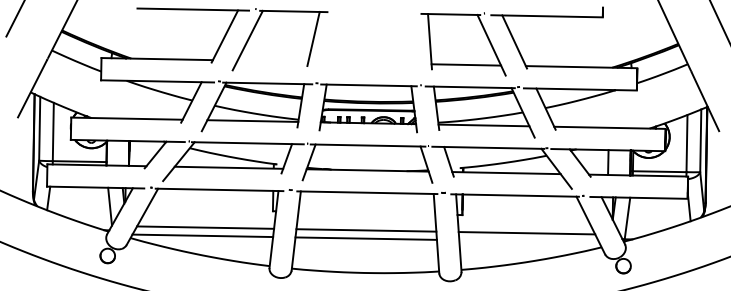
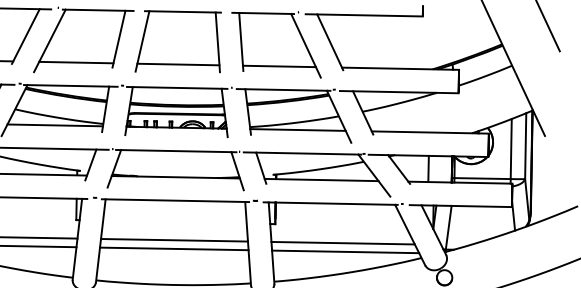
part: (369, 41) -> (177, 41), added
line: (272, 60) -> (75, 61), added
line: (529, 241) -> (345, 251), added

